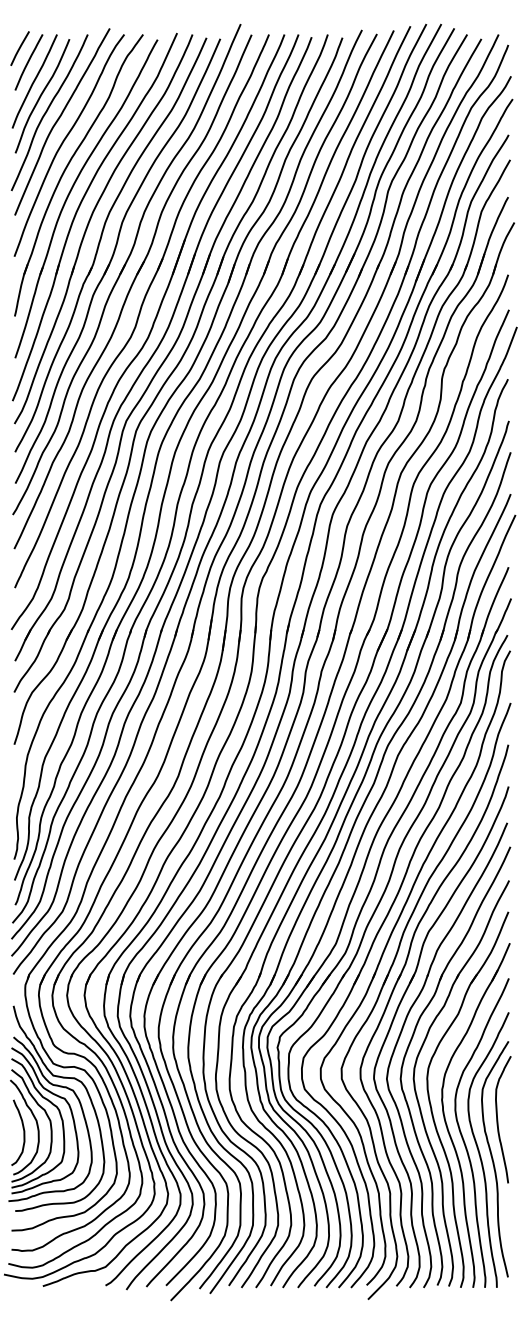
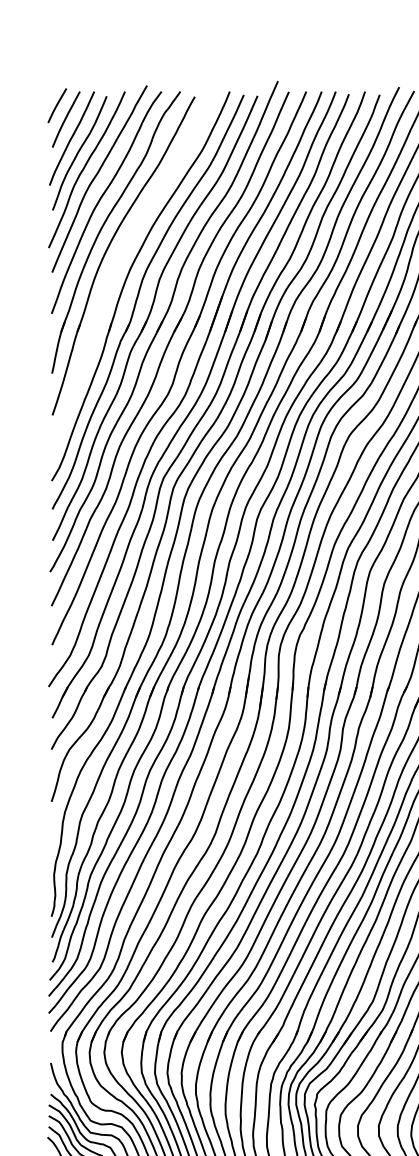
part: (79, 208) -> (116, 265), removed

